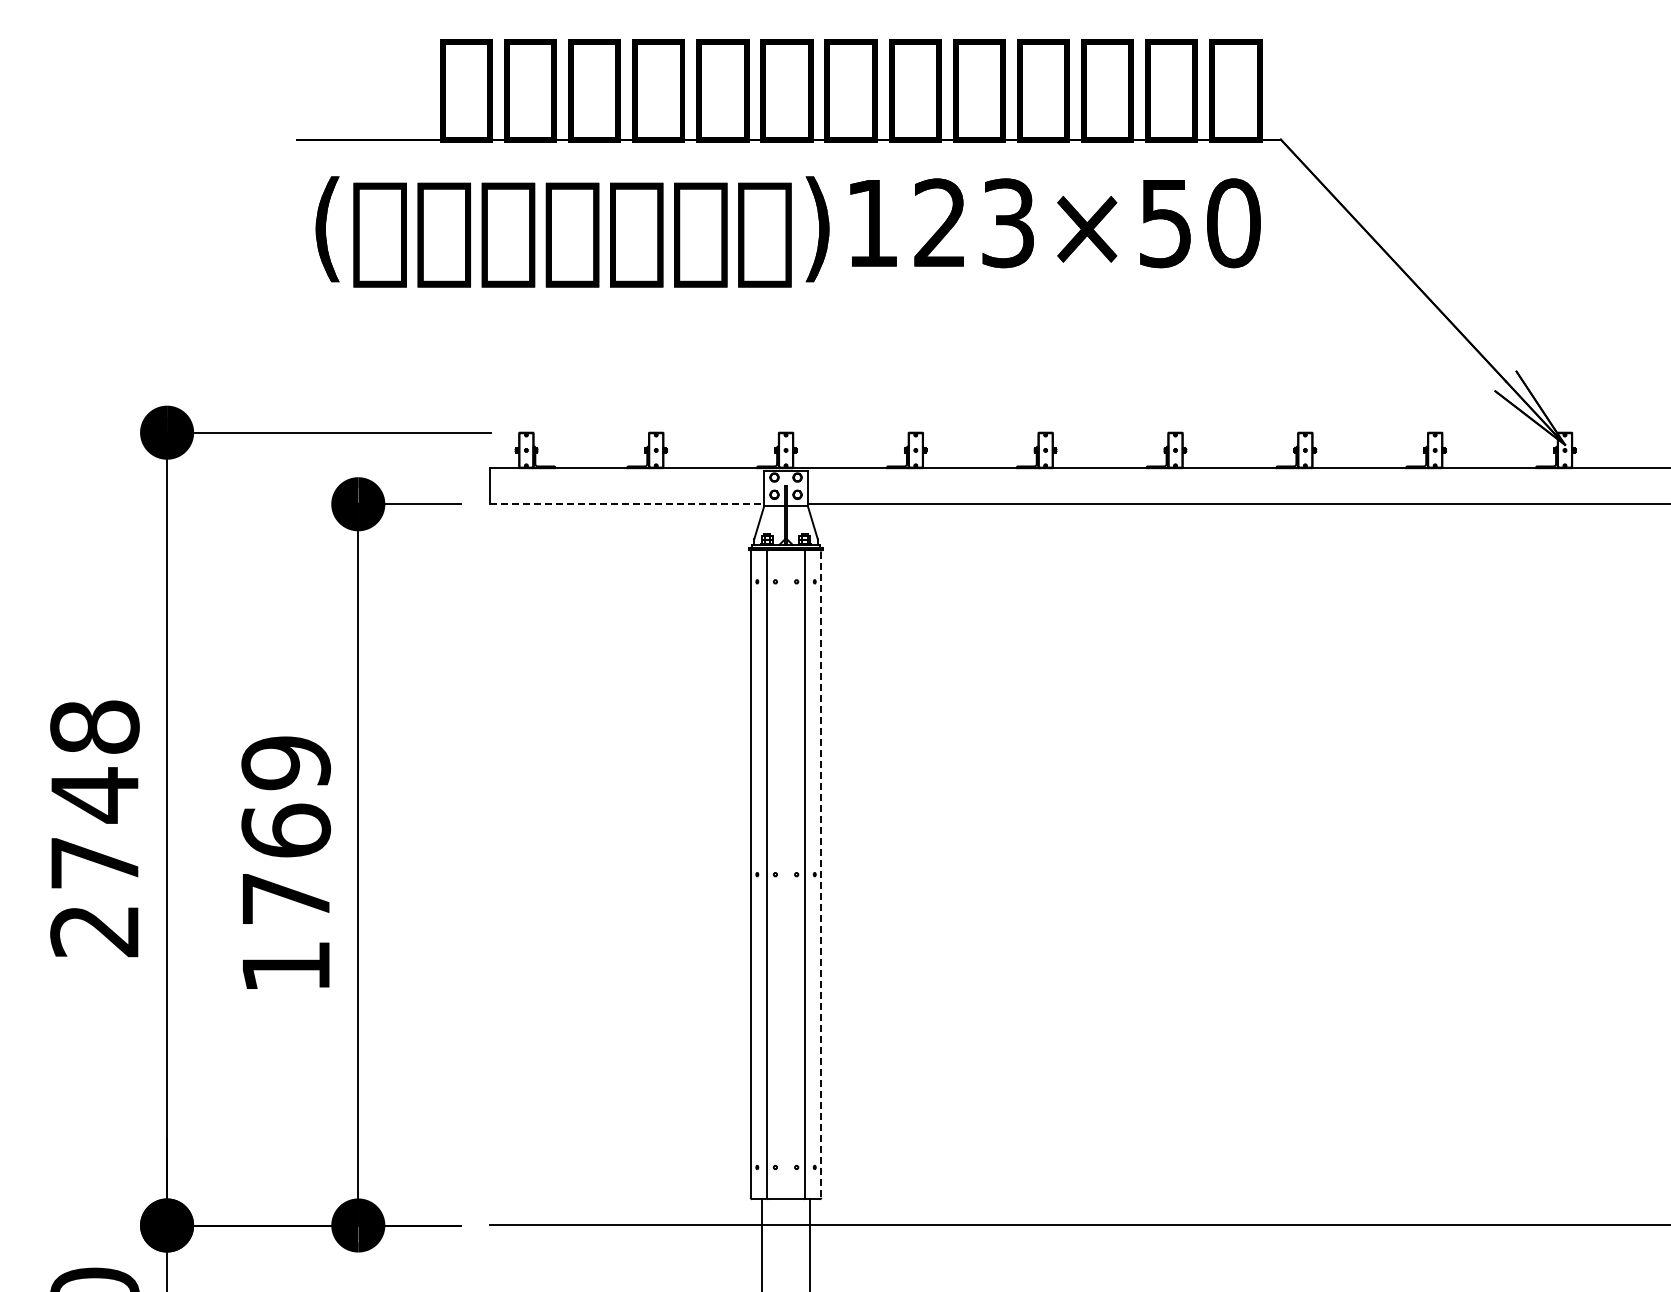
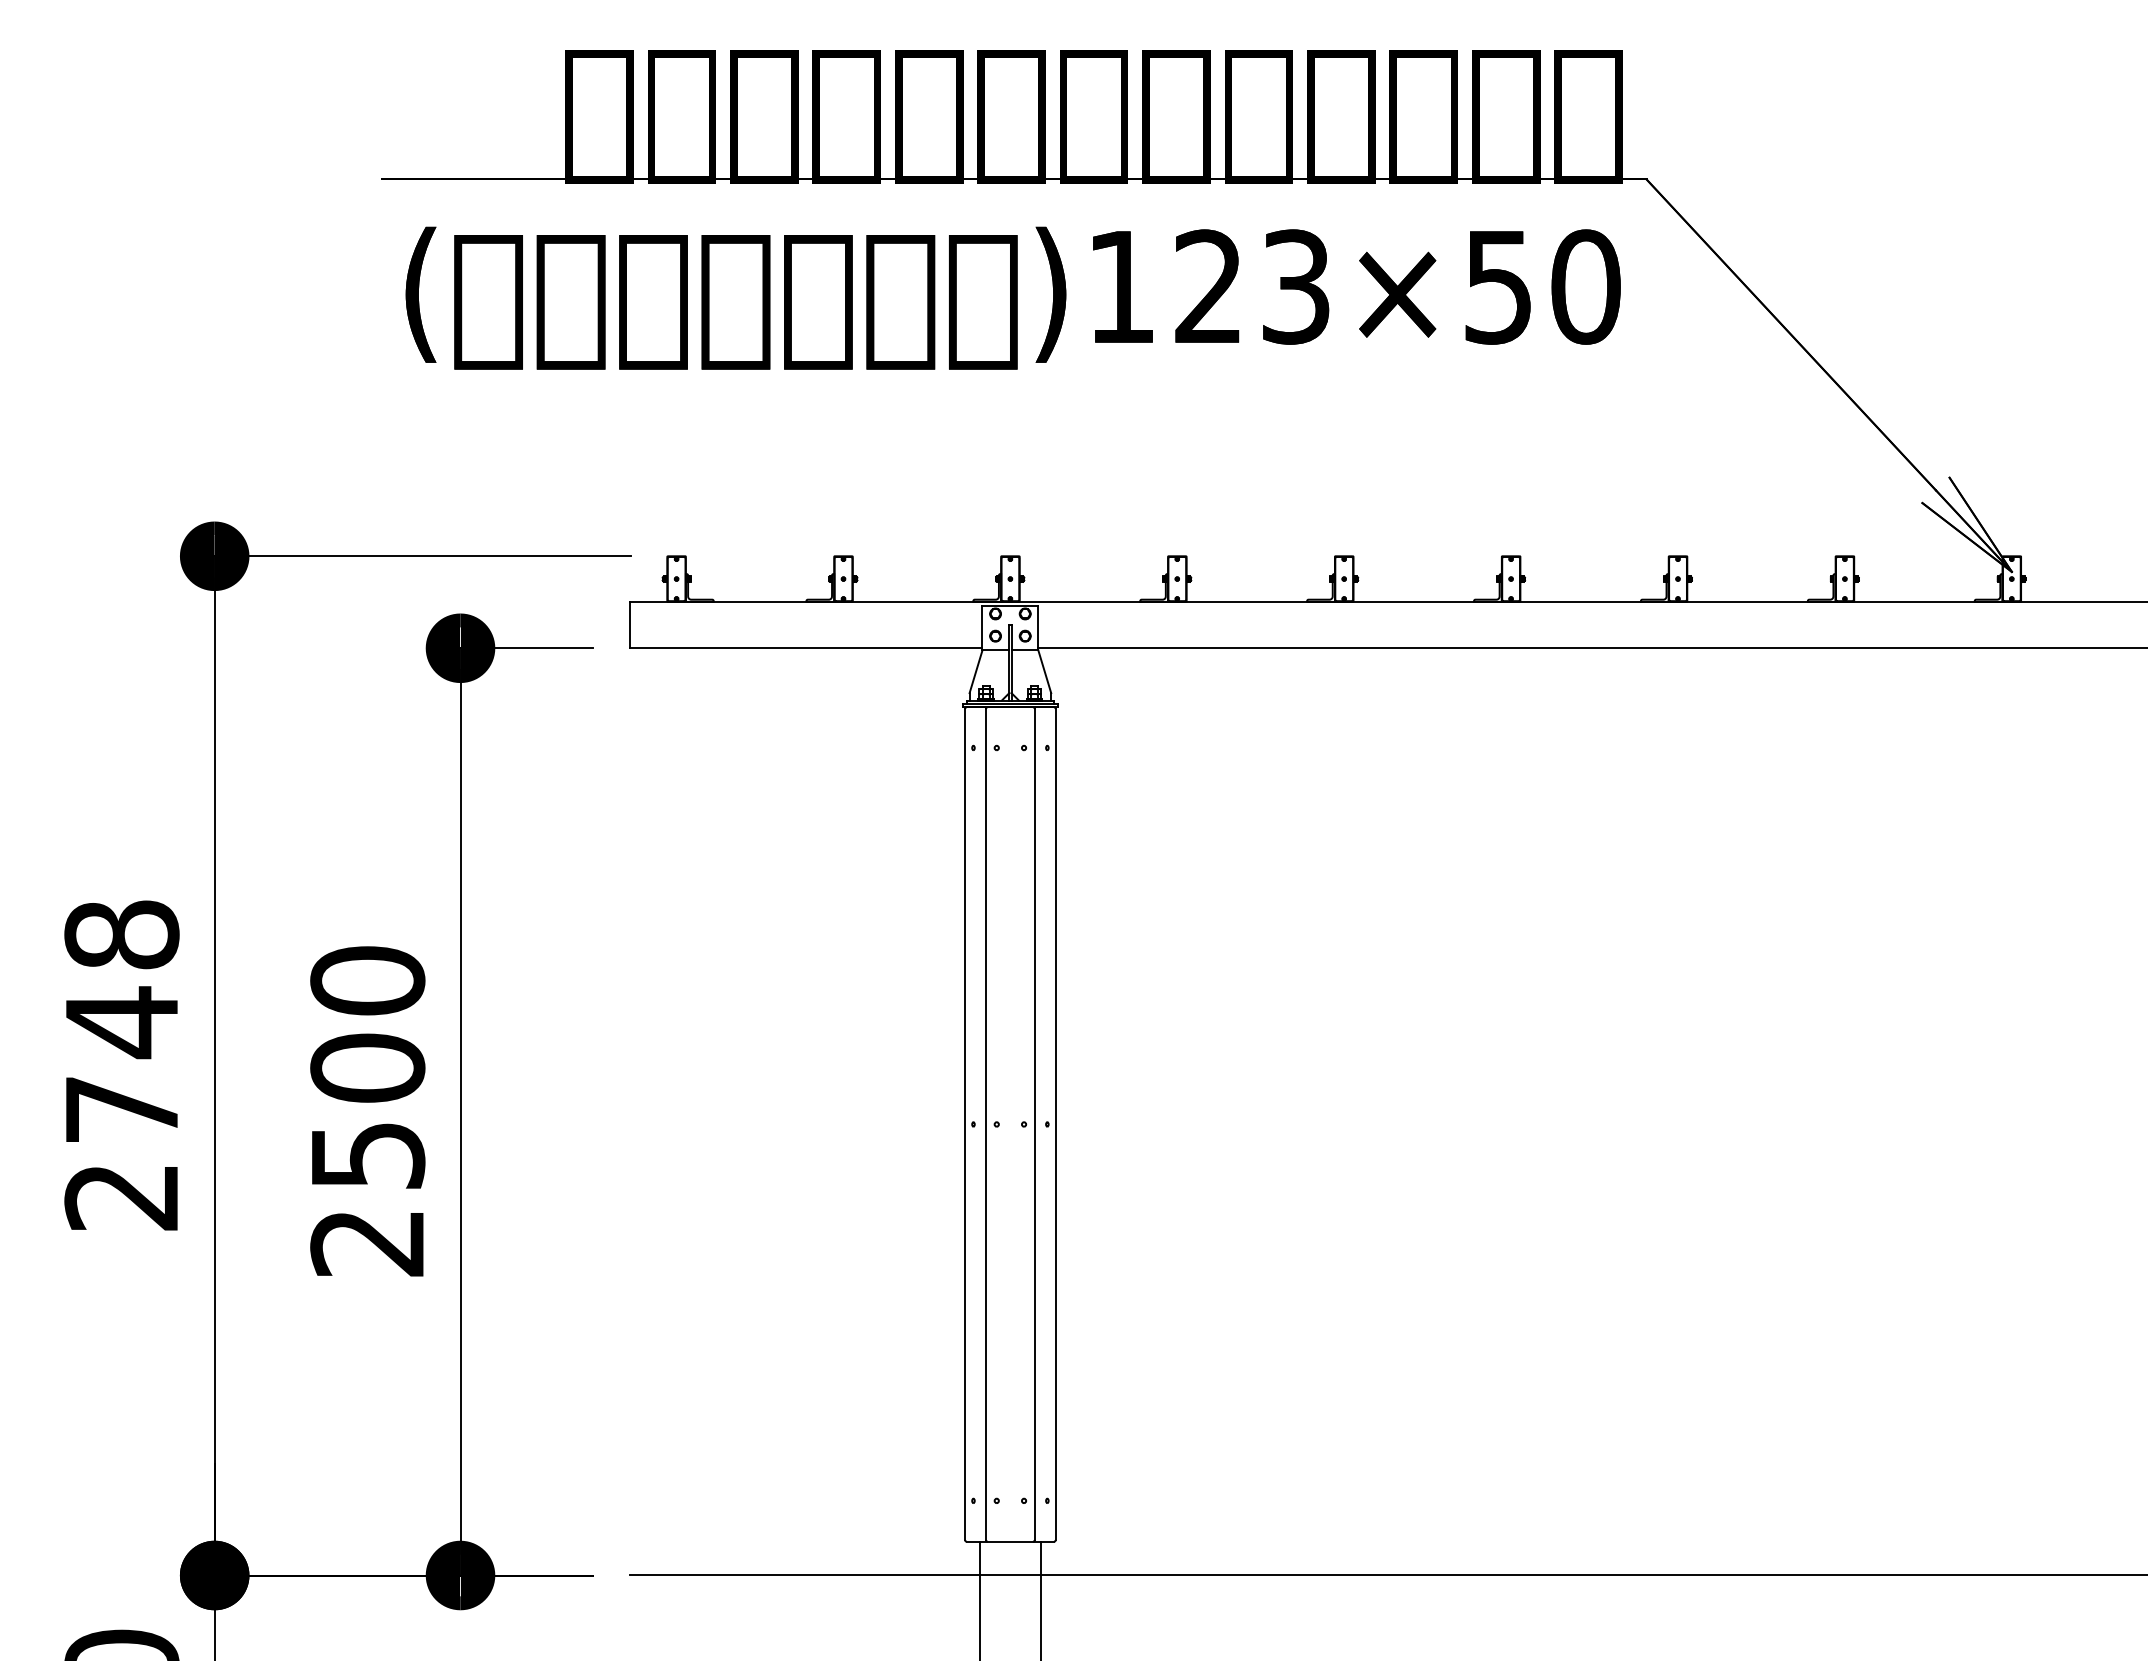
line: (627, 504) -> (806, 648), dashed -> solid
text: (286, 864) -> (368, 1111), 1769 -> 2500
line: (821, 875) -> (1056, 1125), dashed -> solid

